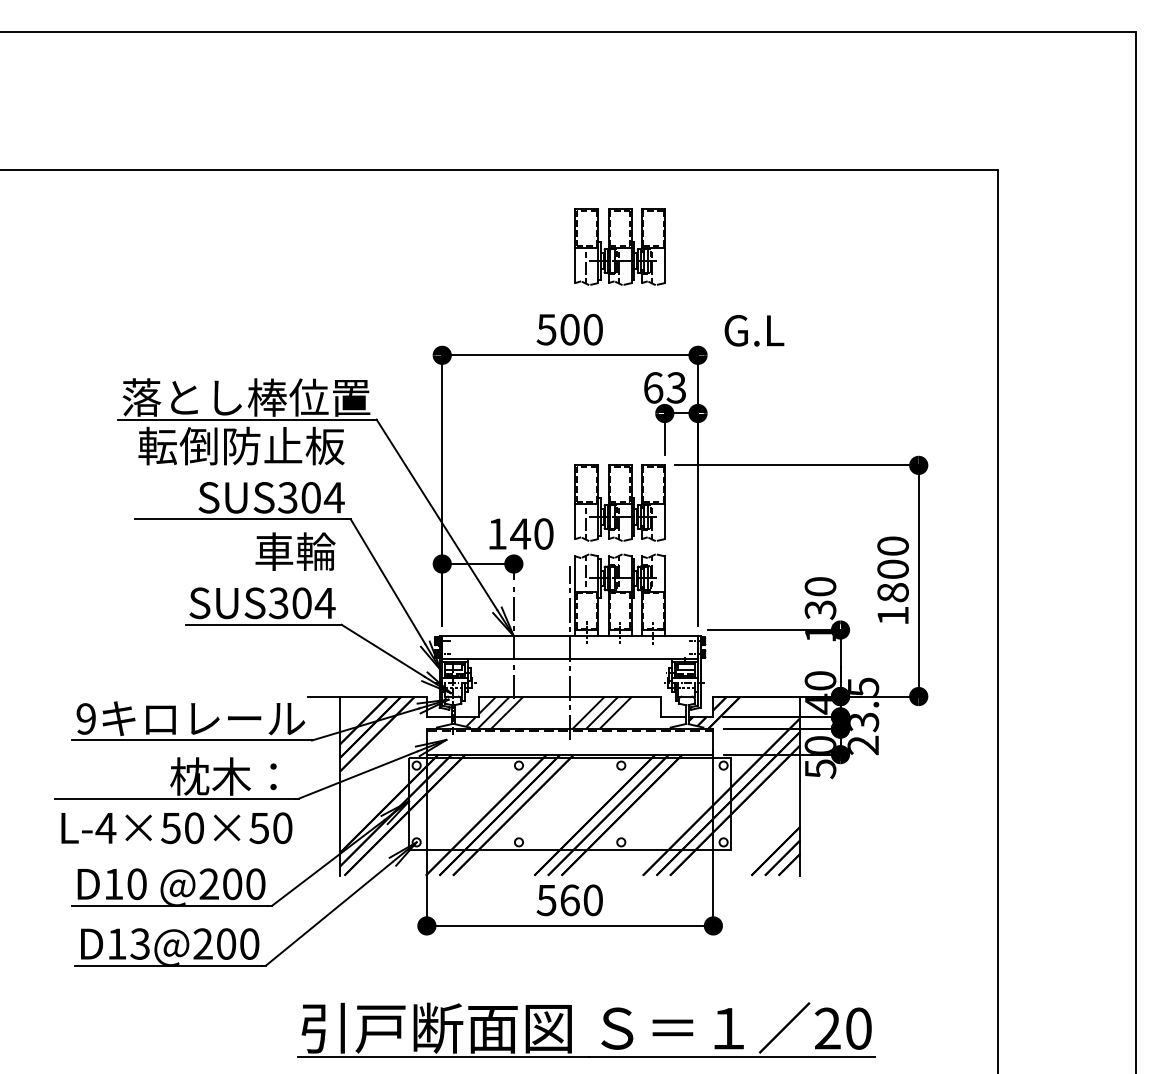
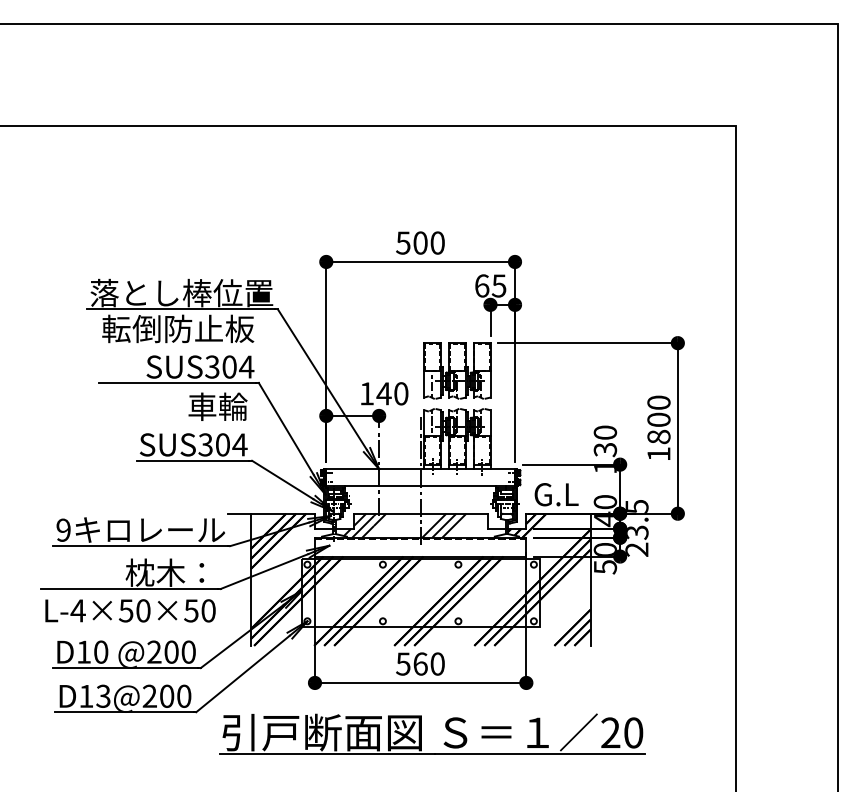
part: (619, 246) -> (457, 181), removed
text: (754, 330) -> (556, 494), moved
text: (676, 387) -> (499, 285), 63 -> 65
part: (571, 1029) -> (421, 733), moved

